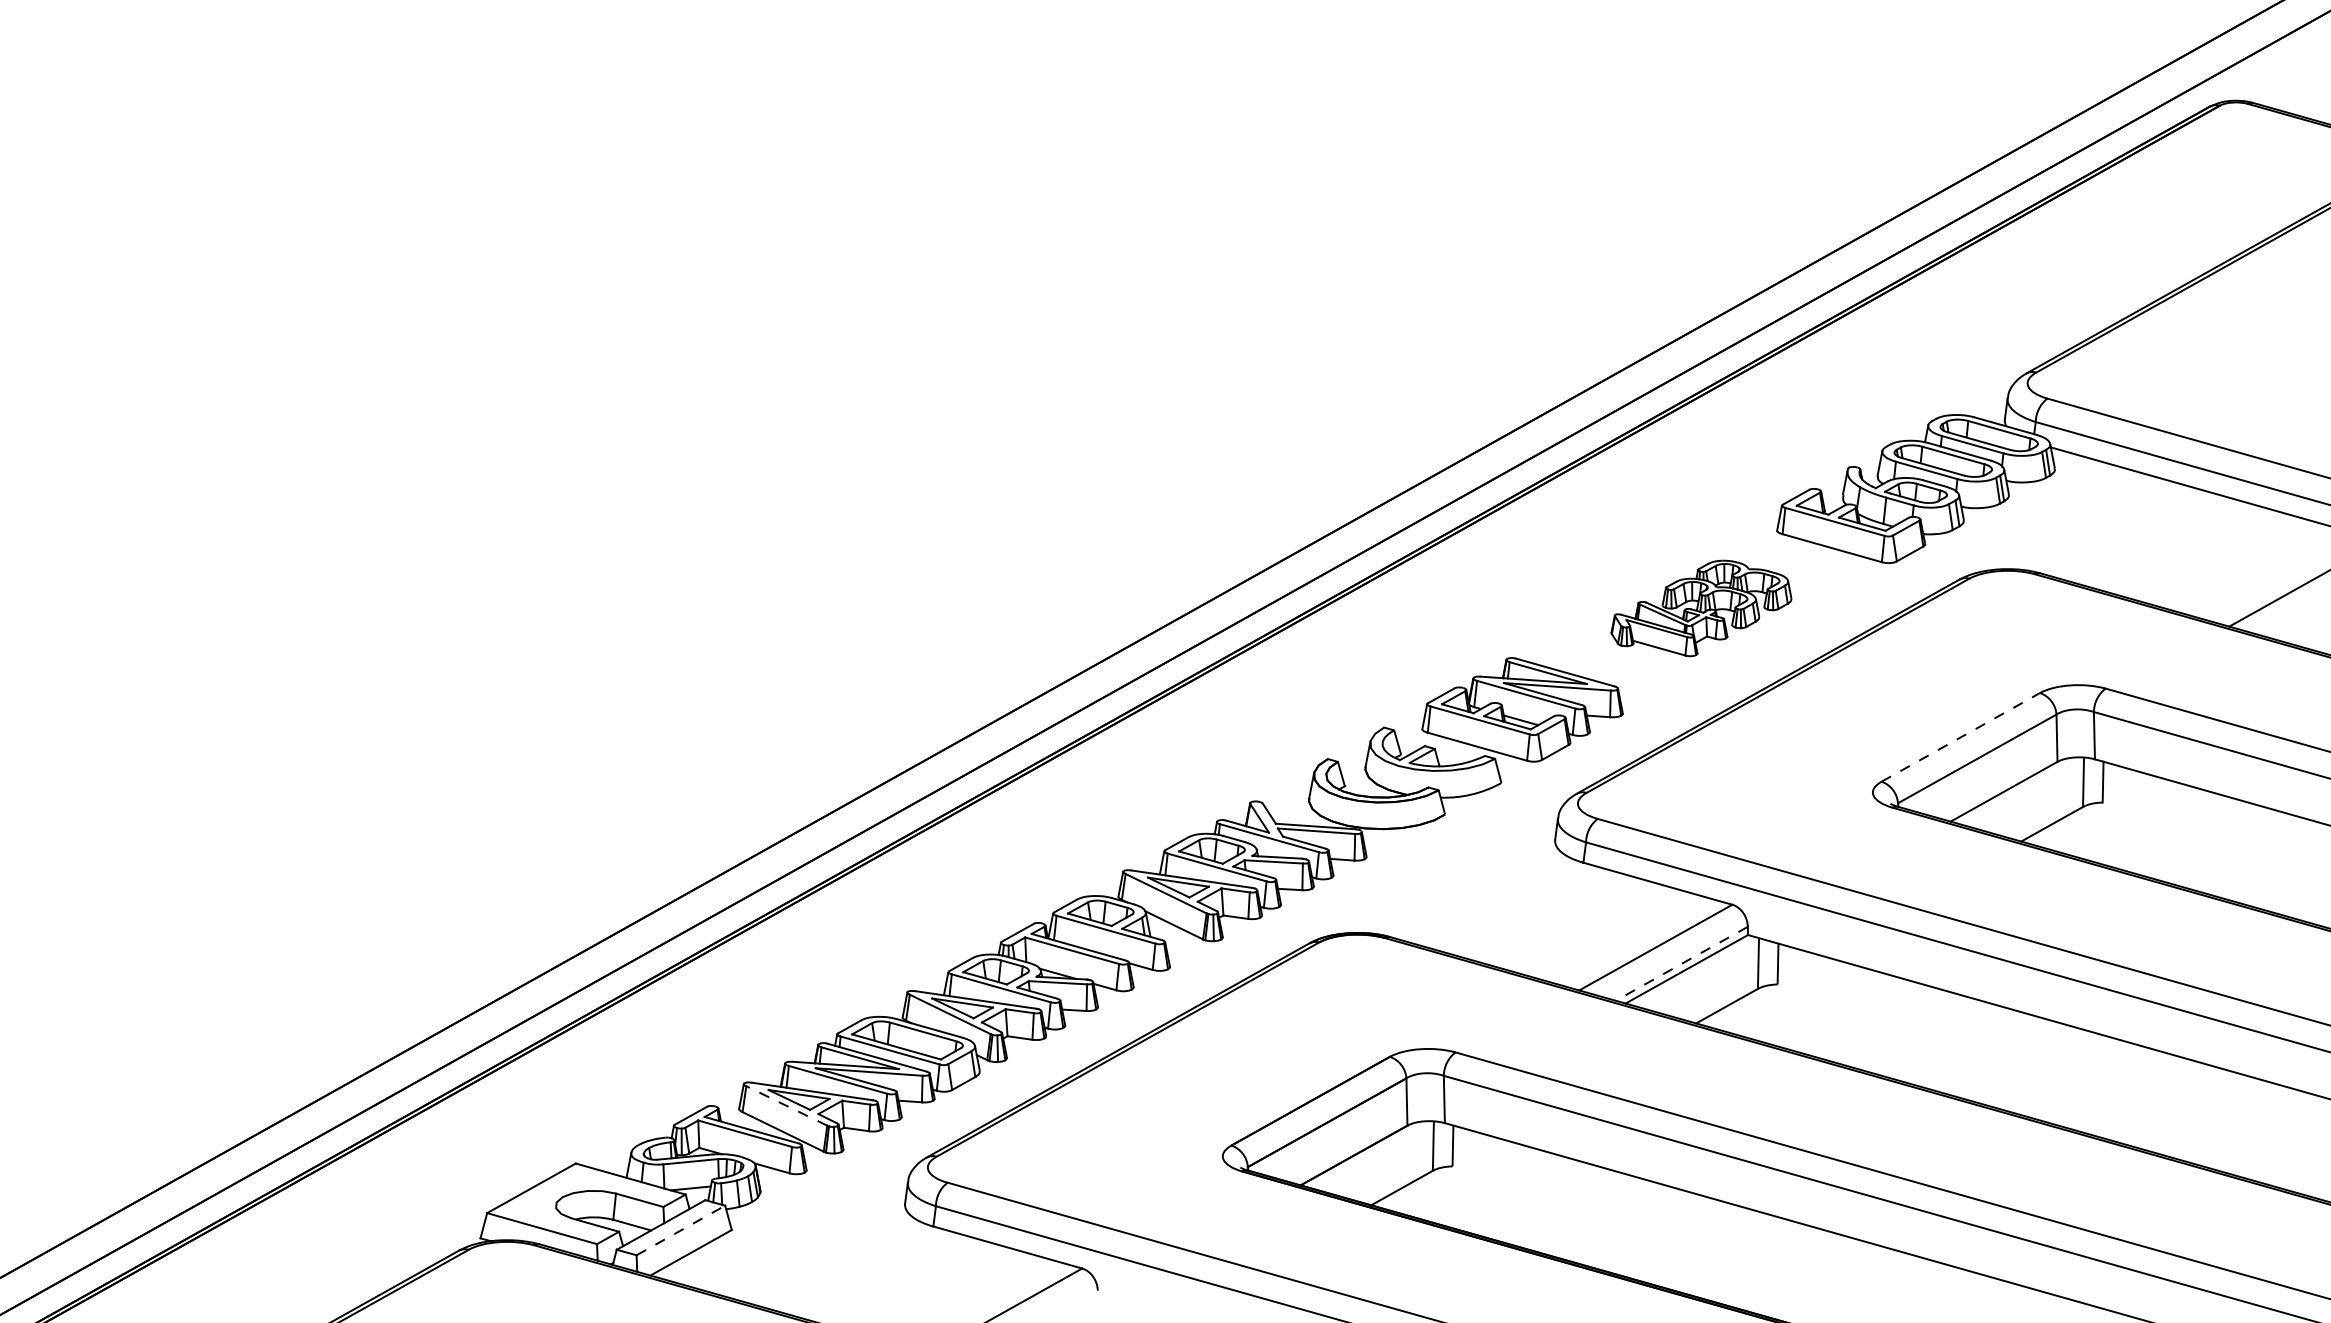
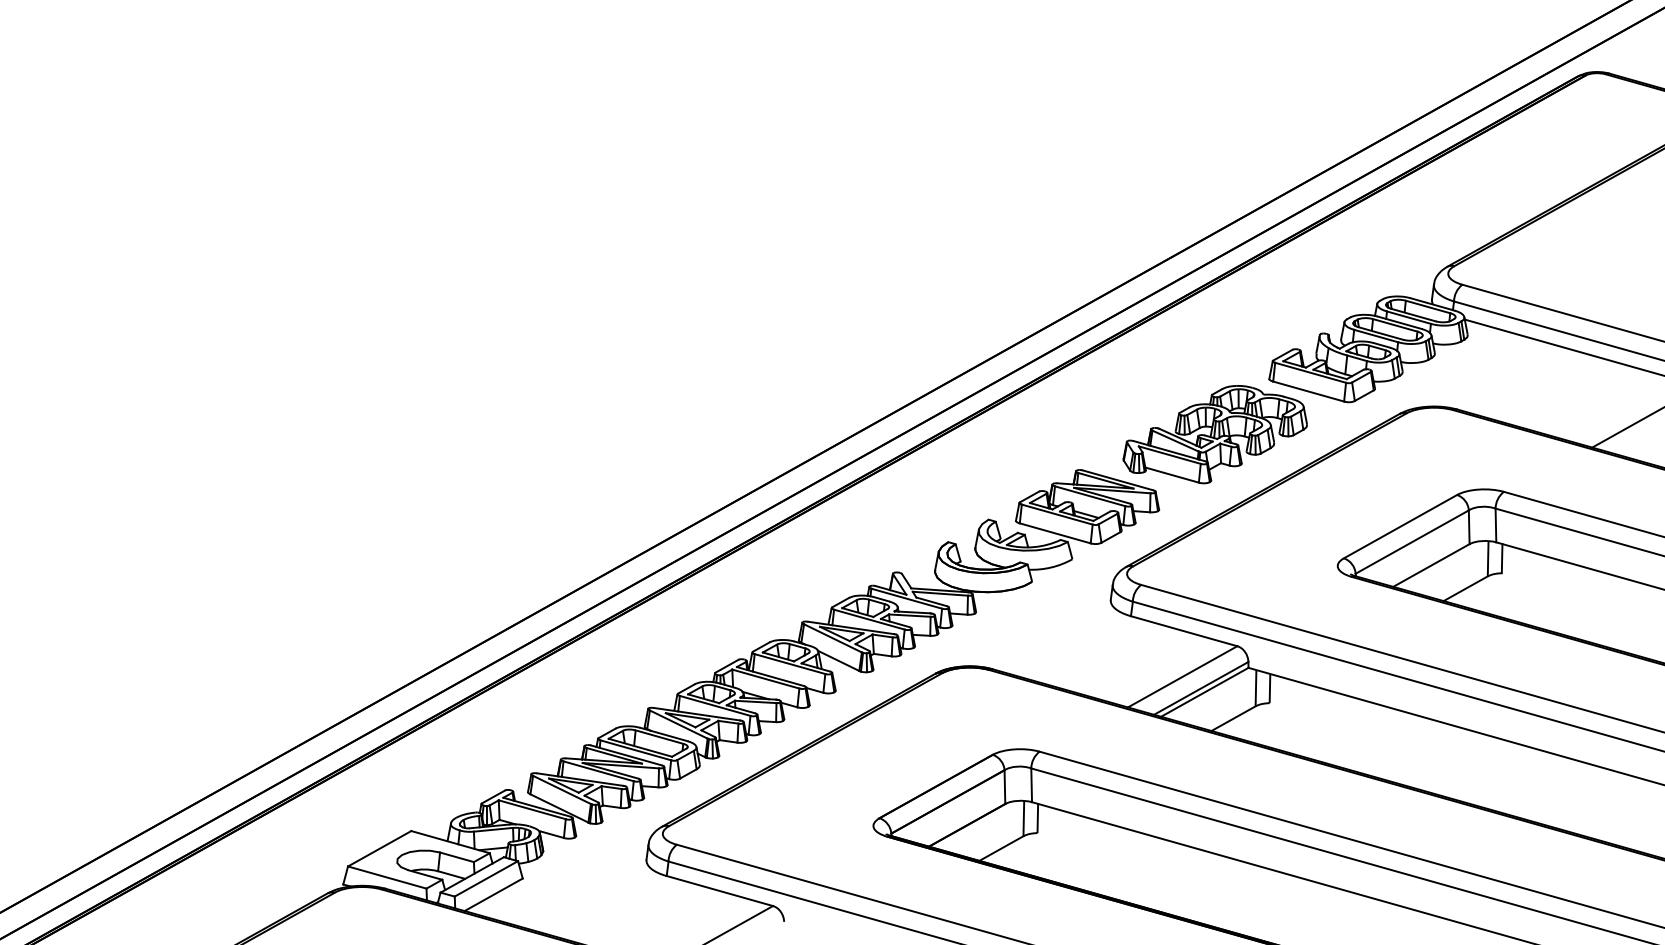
part: (1701, 608) -> (1215, 434), size x1.43
line: (1960, 737) -> (1400, 526), dashed -> solid
line: (1681, 963) -> (1201, 688), dashed -> solid
line: (786, 1105) -> (561, 789), dashed -> solid
line: (680, 1230) -> (486, 878), dashed -> solid

